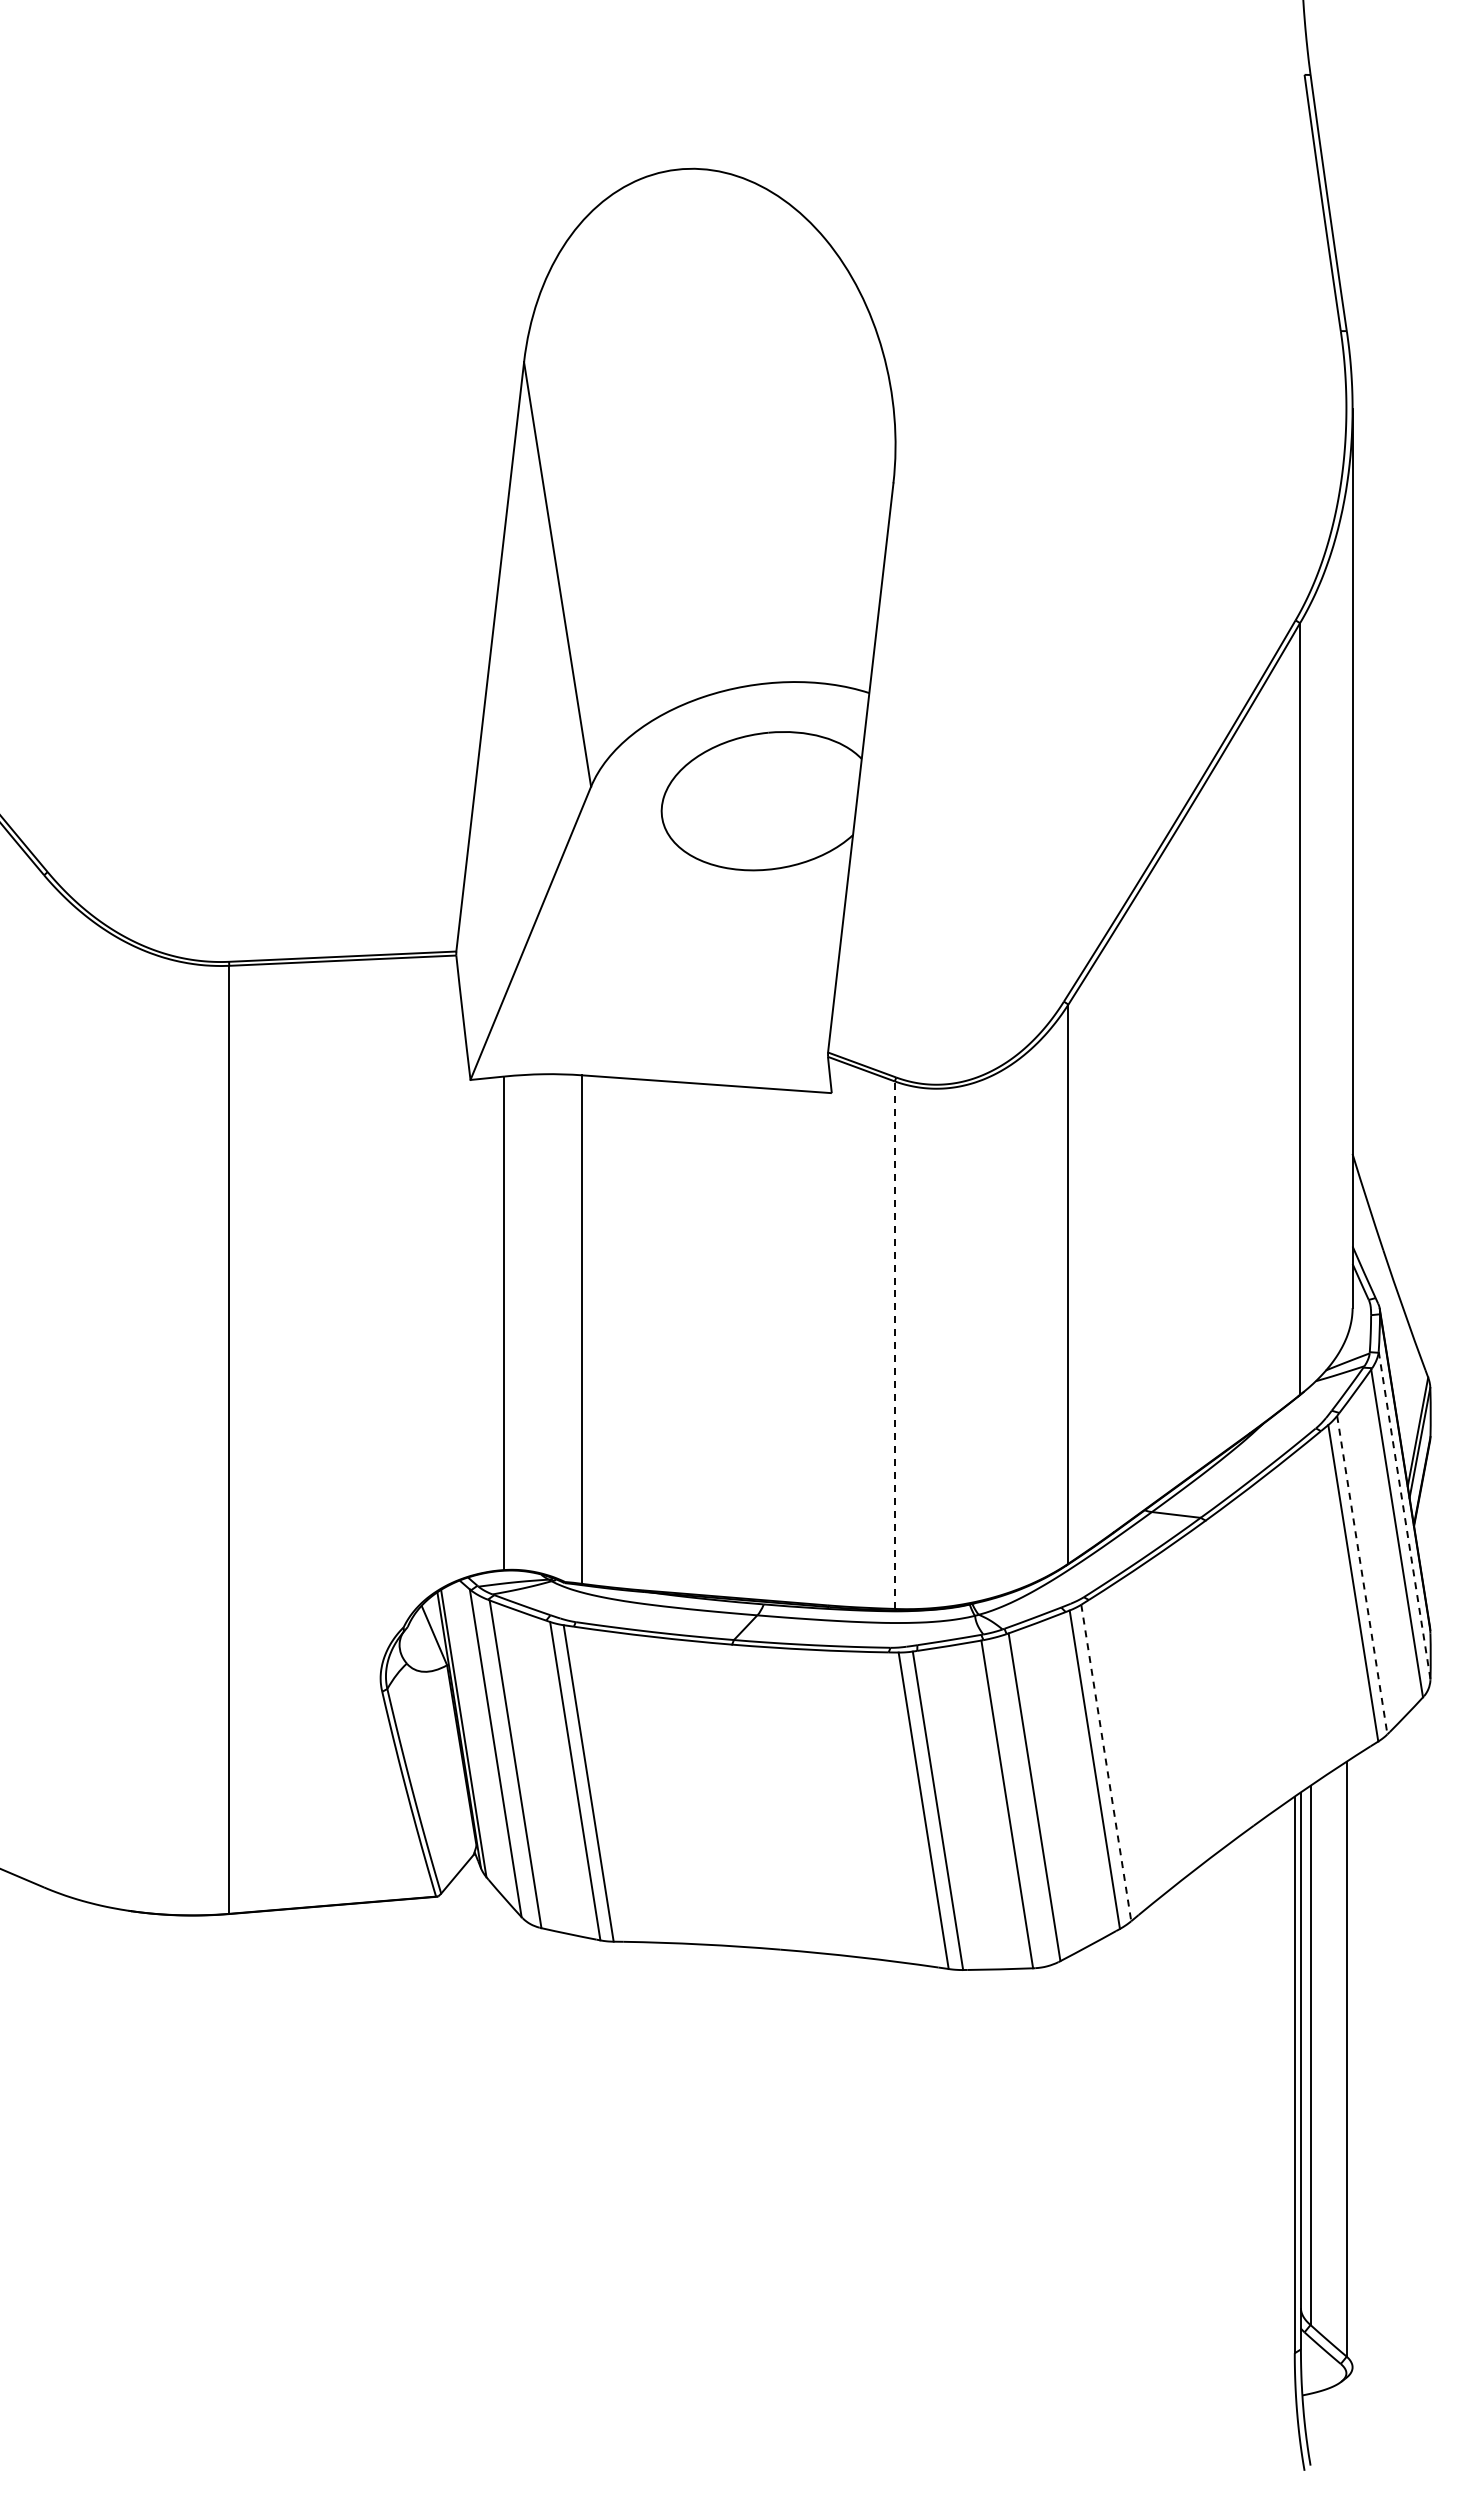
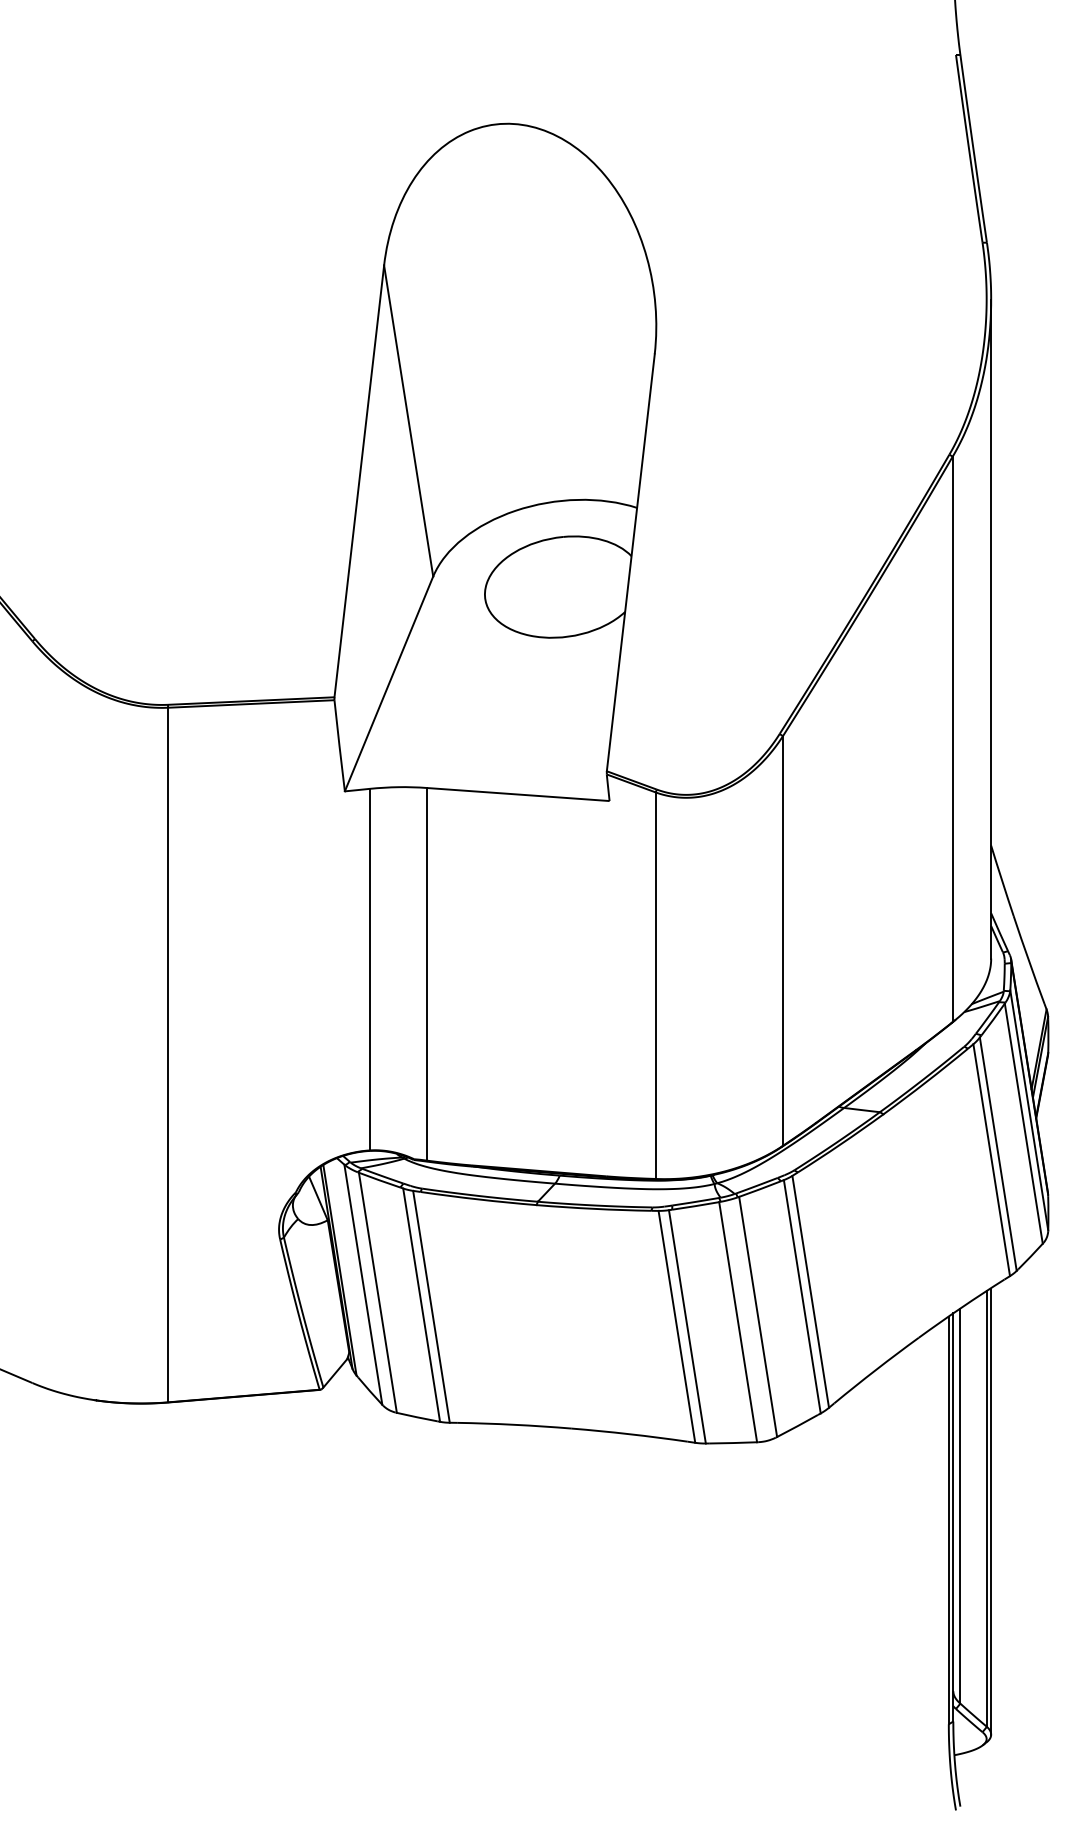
line: (894, 1345) -> (655, 985), dashed -> solid
line: (1404, 1515) -> (1029, 1110), dashed -> solid
line: (1362, 1575) -> (998, 1154), dashed -> solid
line: (1106, 1763) -> (810, 1292), dashed -> solid
line: (1352, 2062) -> (991, 1511), added

